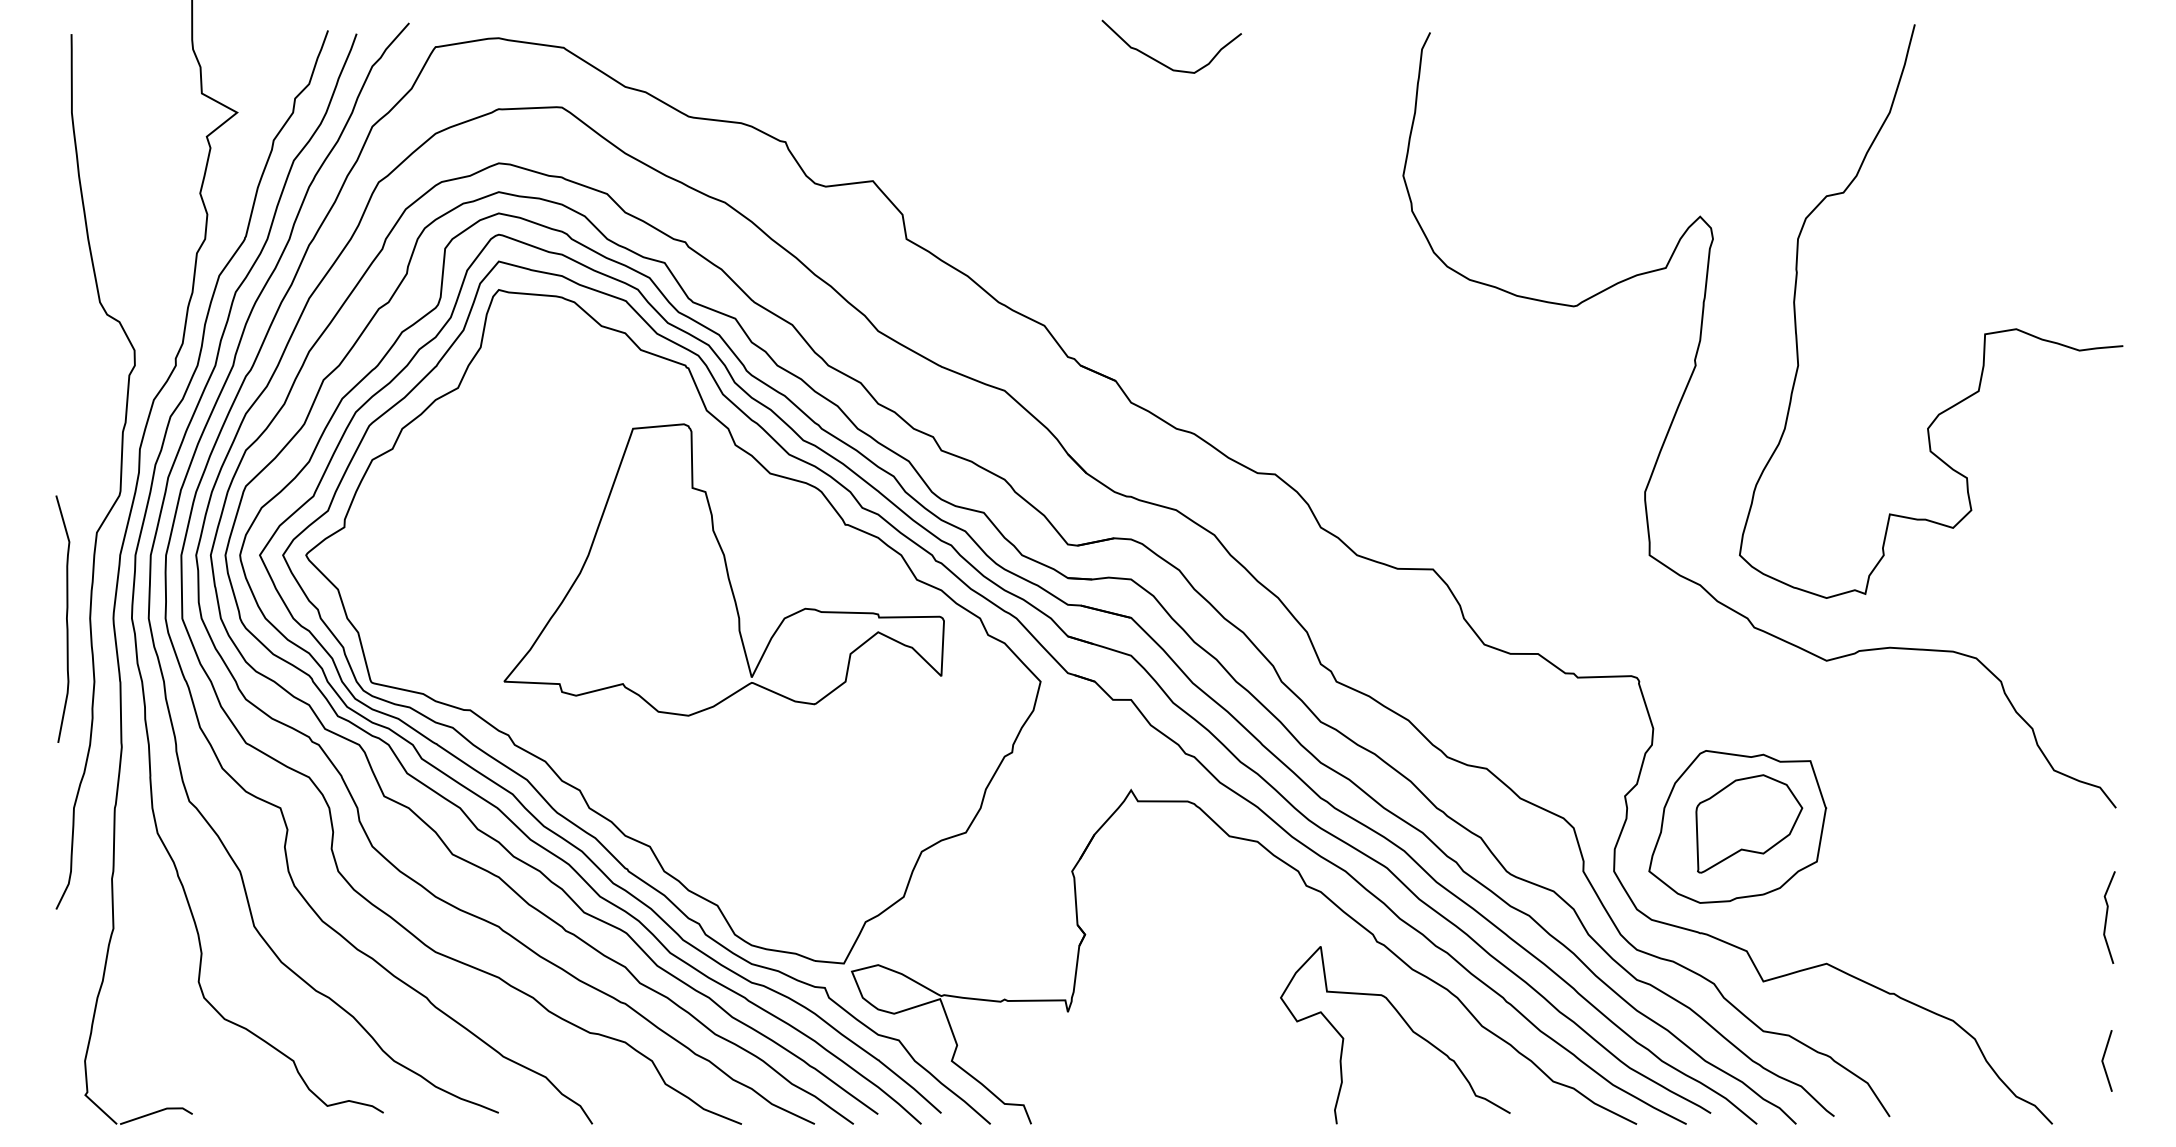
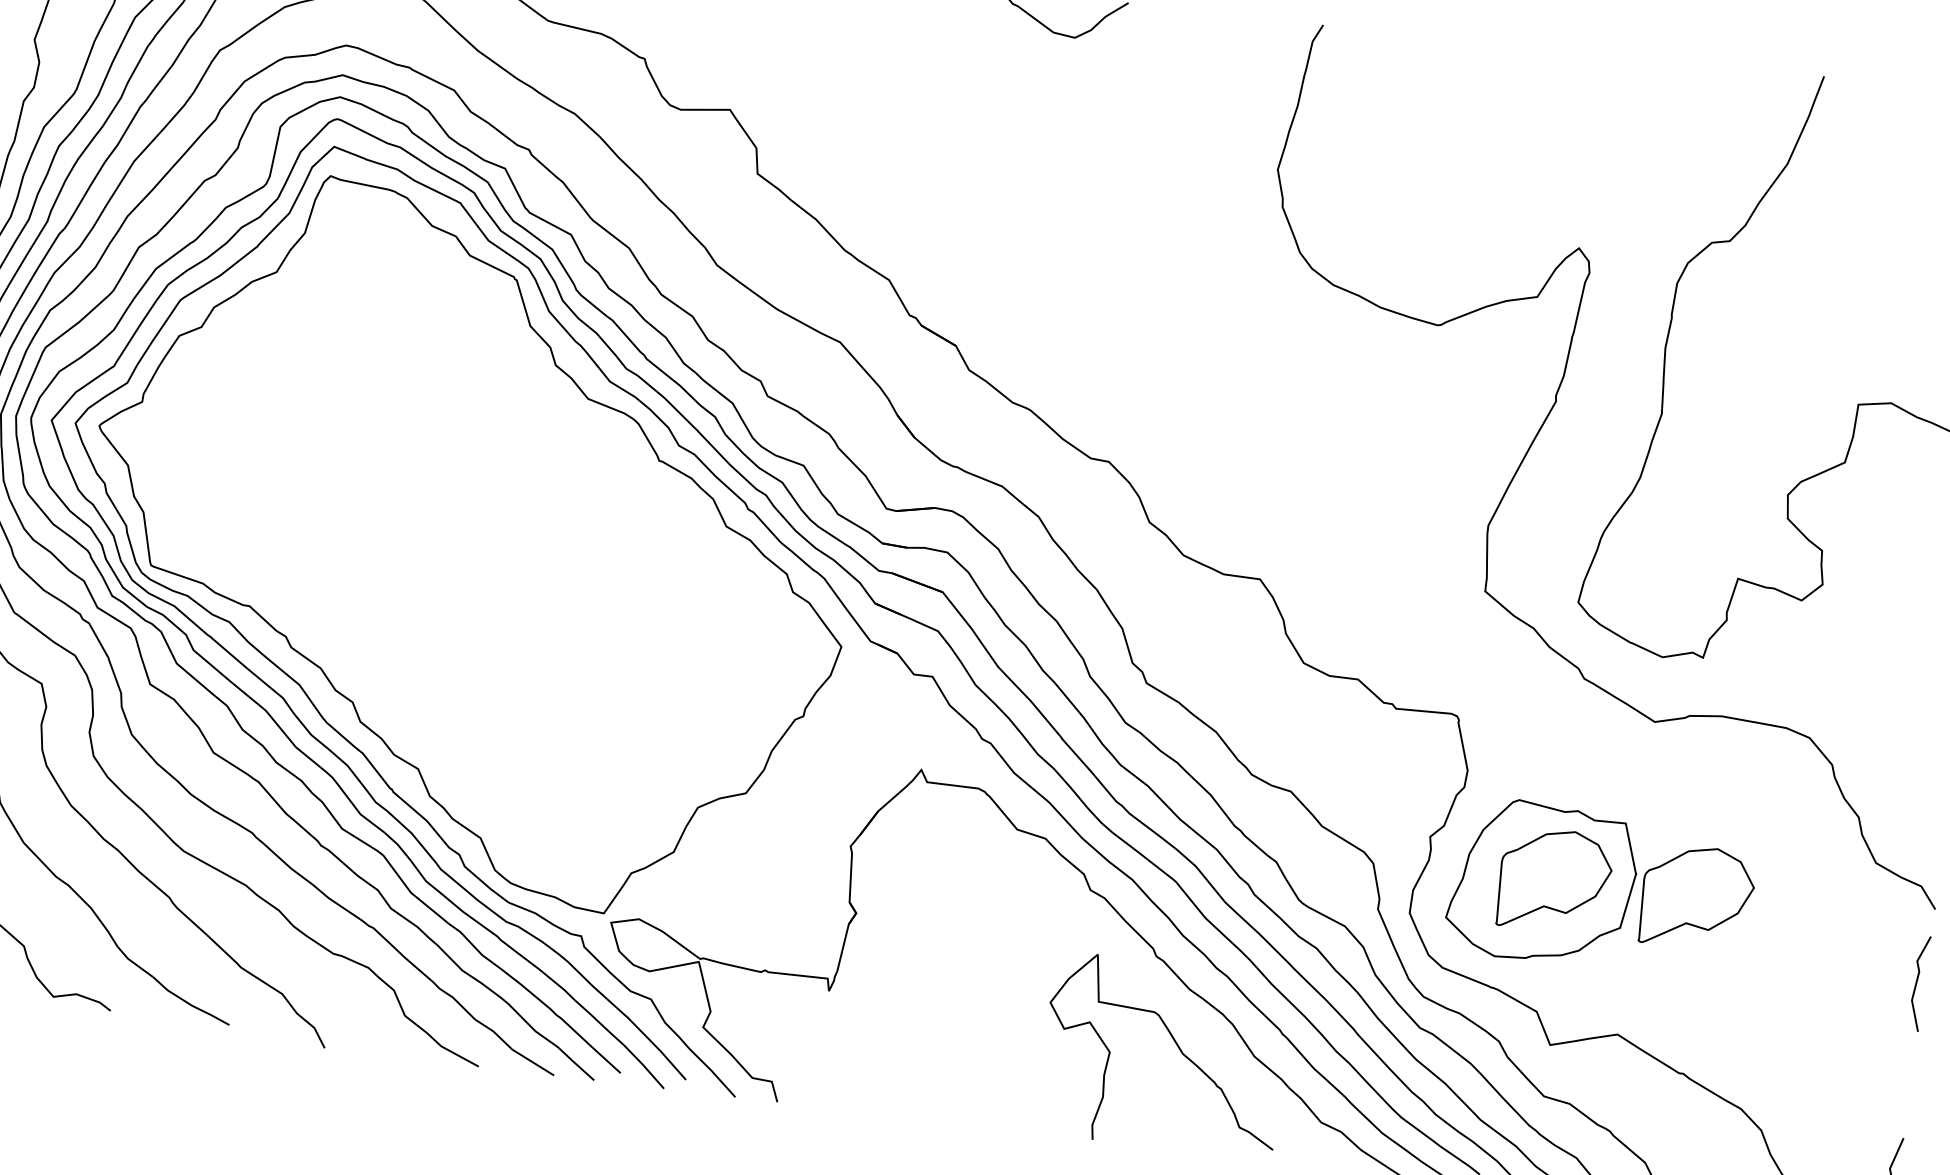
part: (723, 569) -> (528, 492), removed
part: (1887, 823) -> (1697, 897), added
line: (2107, 917) -> (1917, 983), moved

